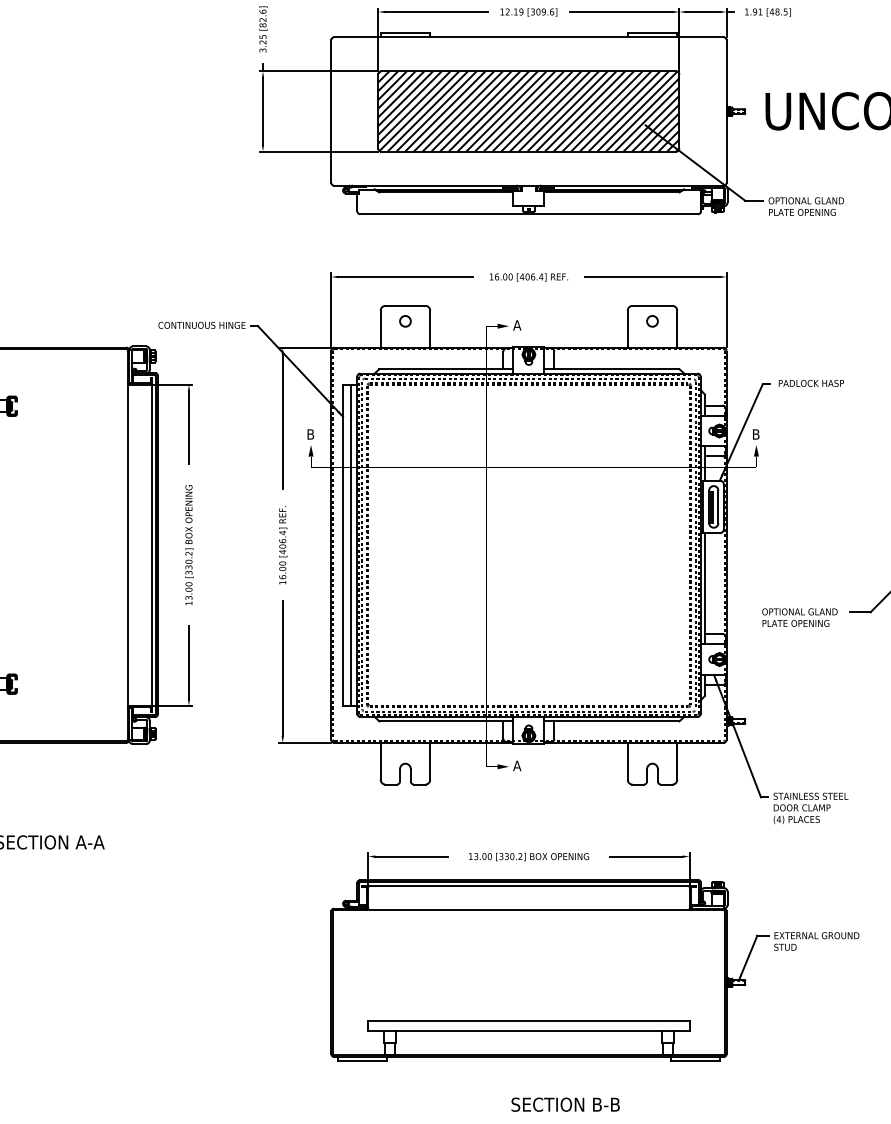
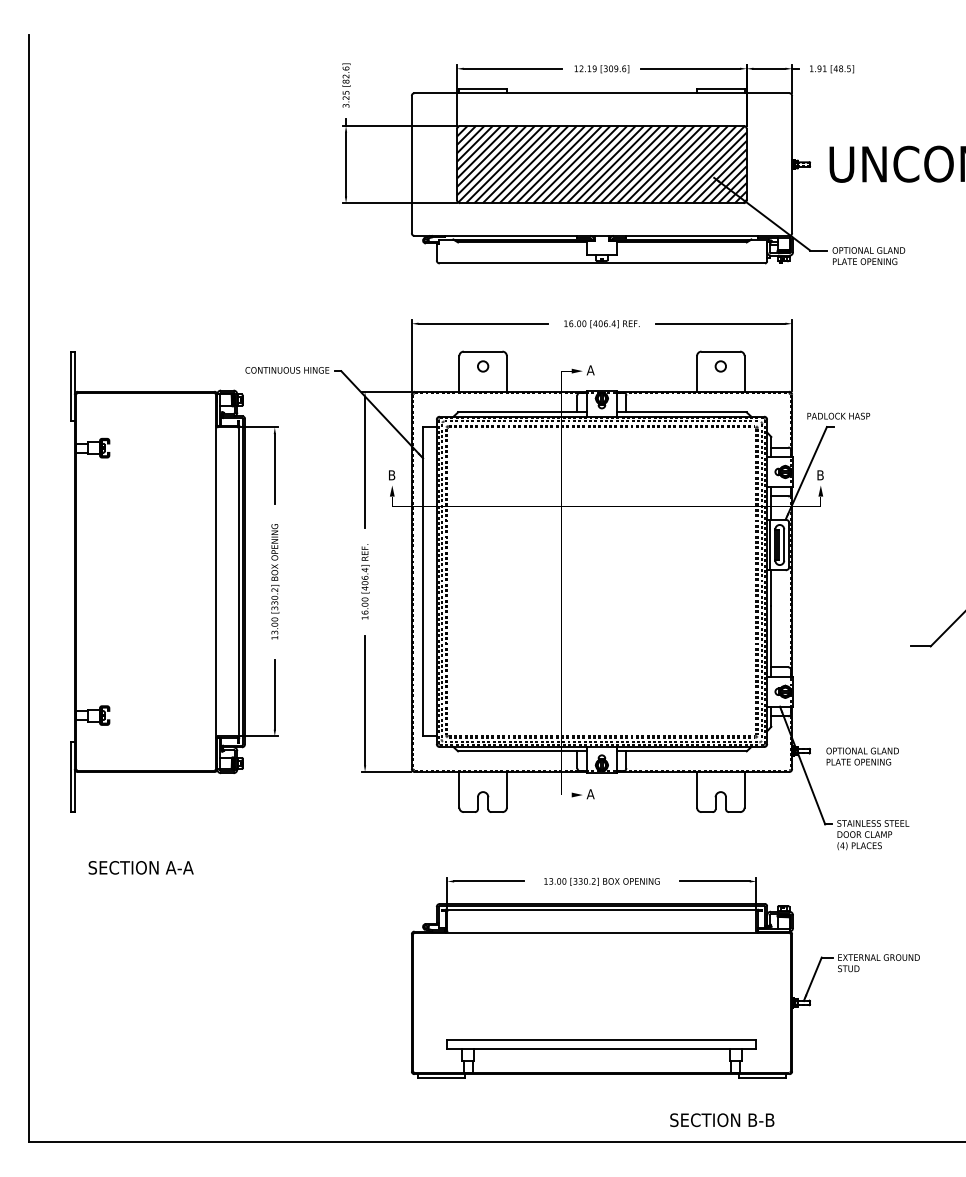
text: (811, 382) -> (838, 415), moved
line: (350, 544) -> (430, 581), removed
text: (799, 617) -> (862, 756), moved
text: (565, 1105) -> (722, 1120), moved

